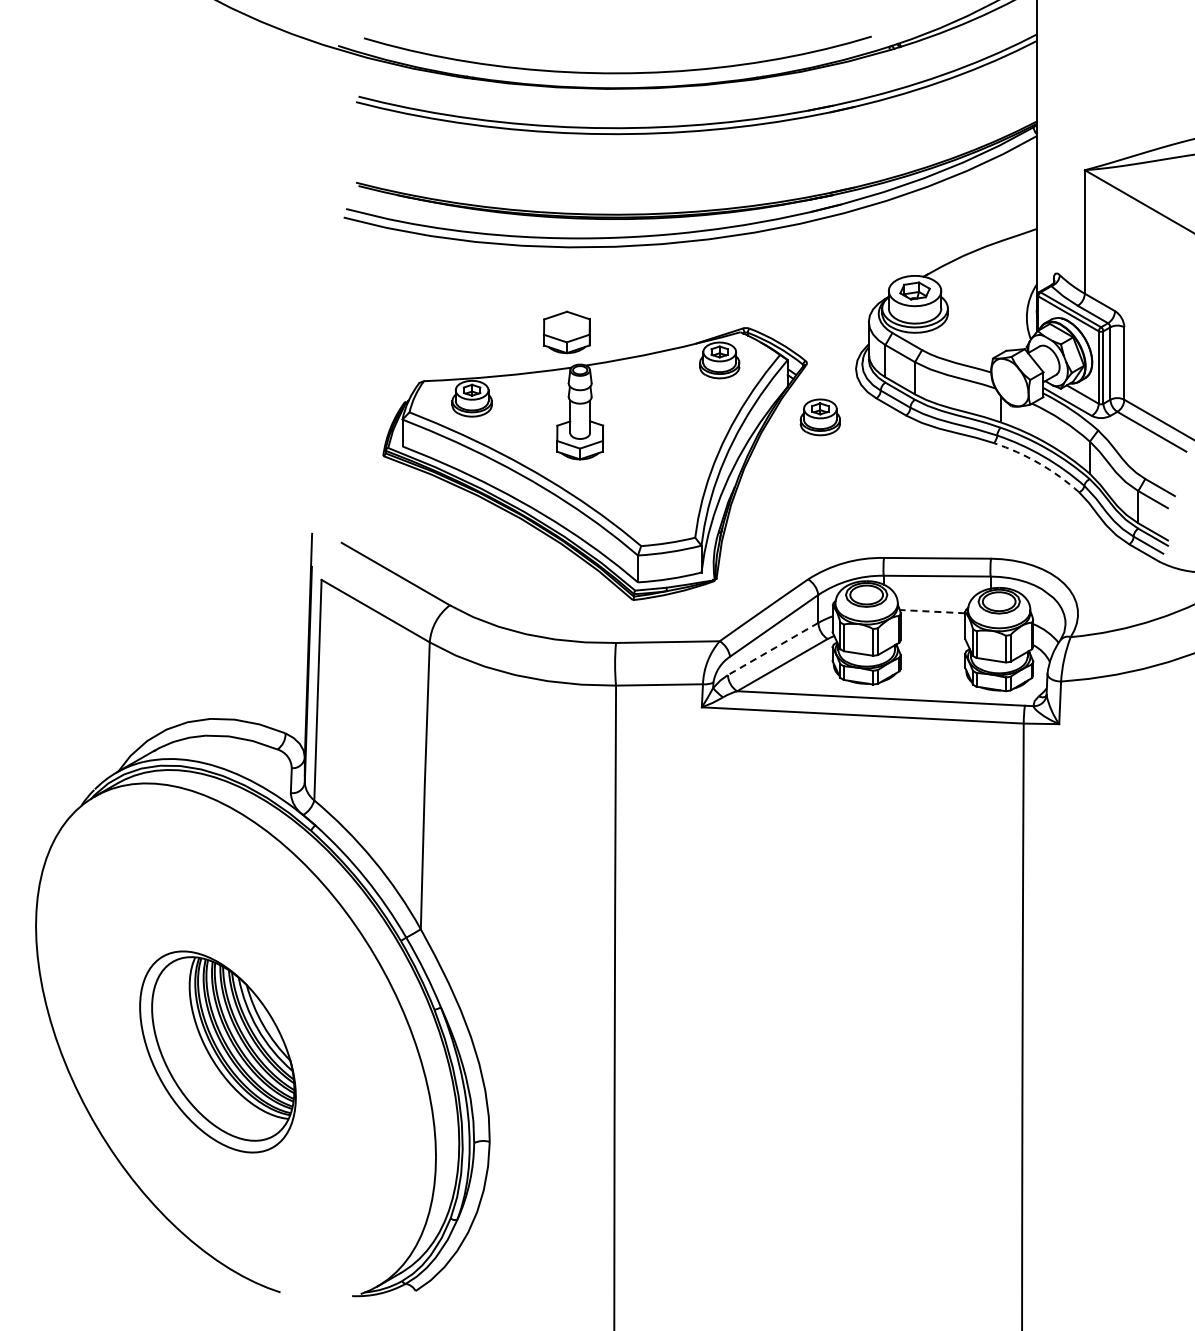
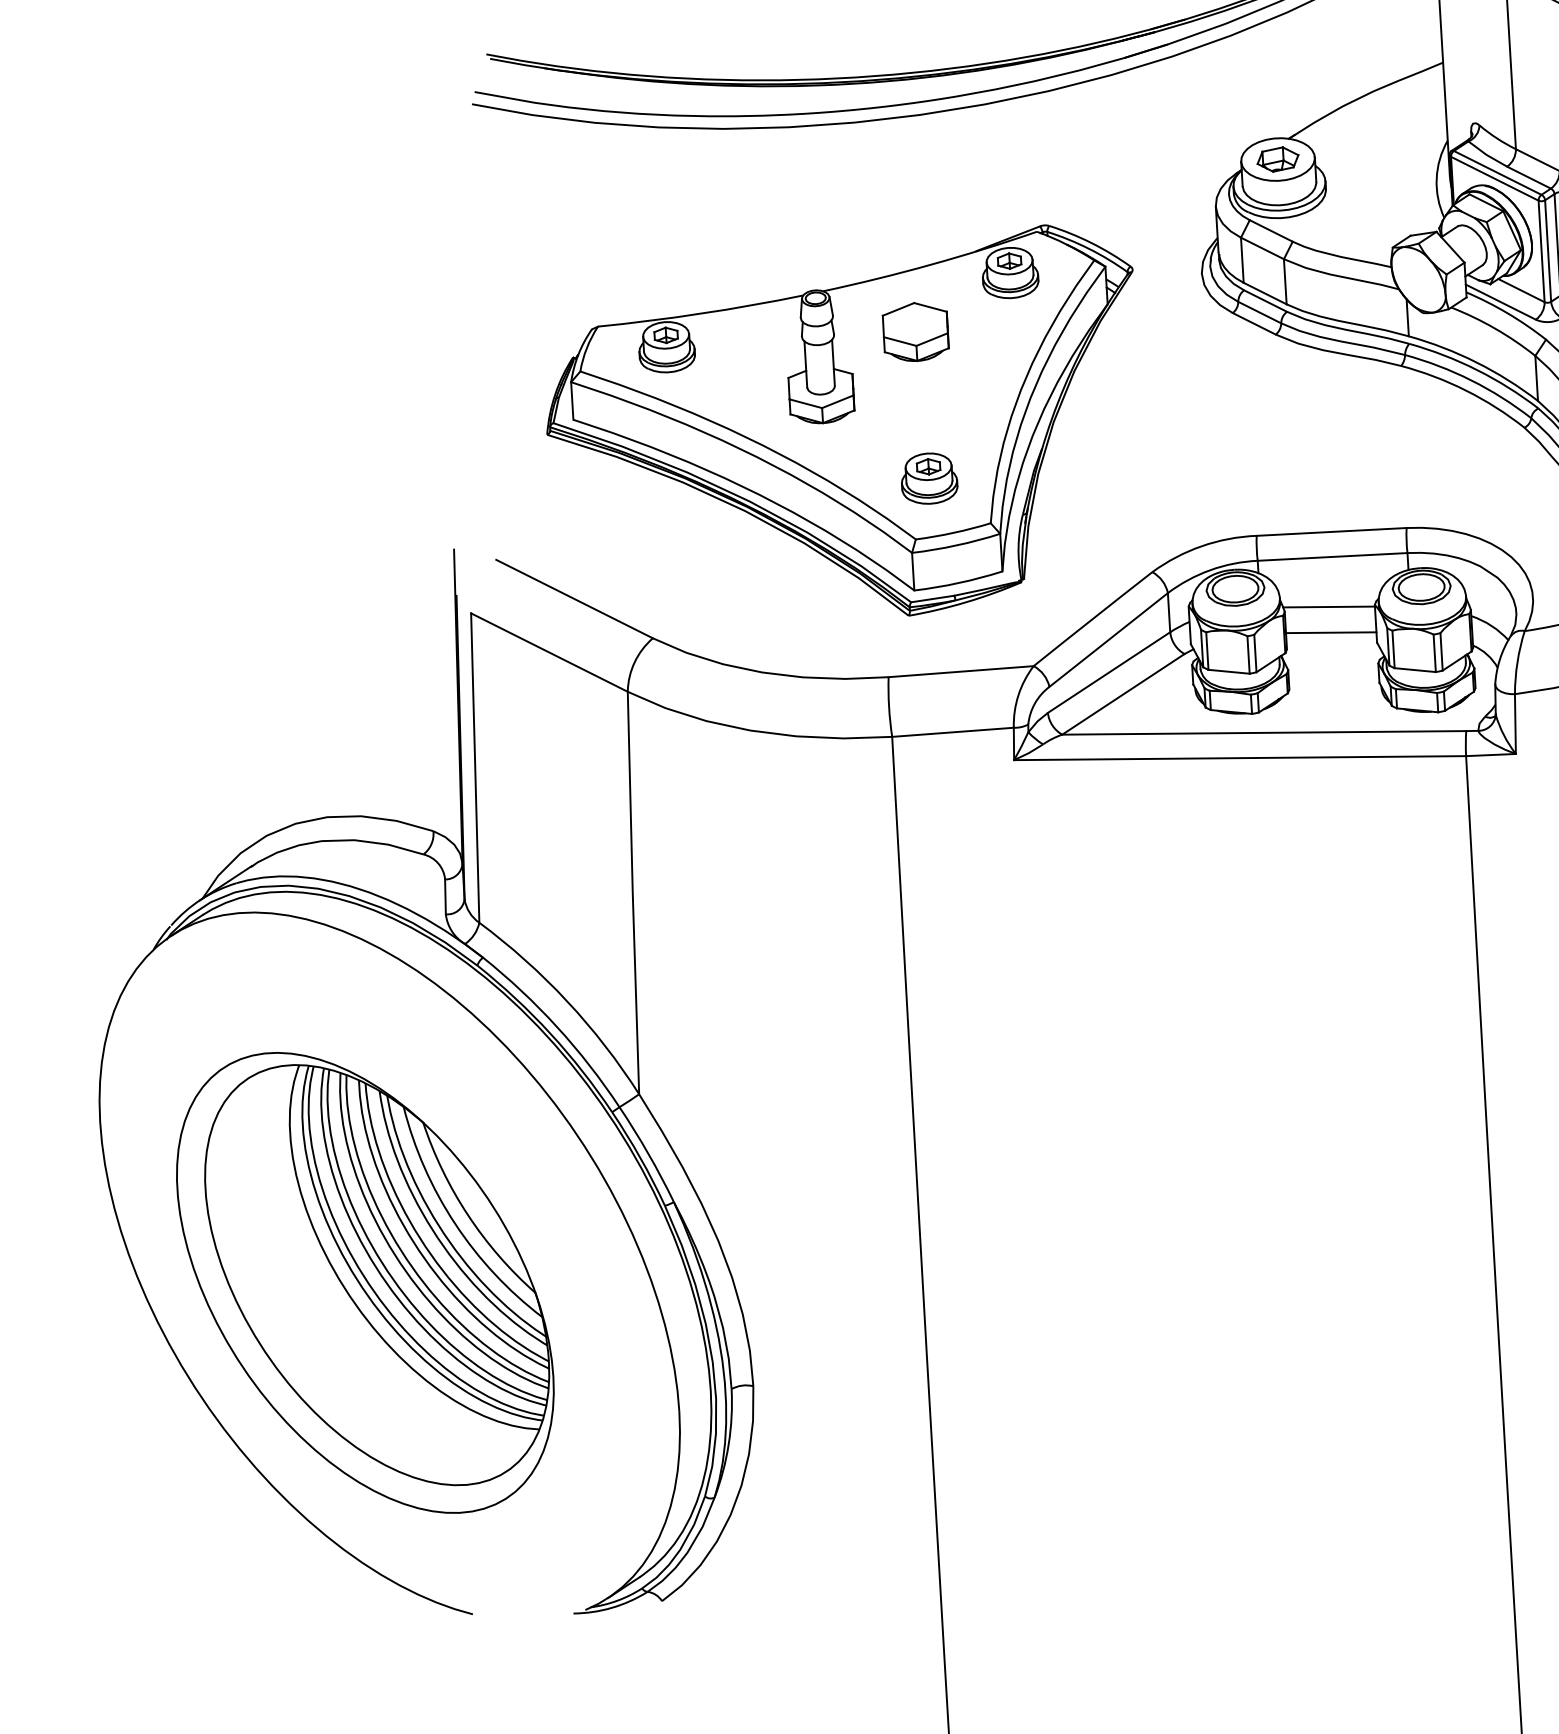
part: (566, 332) -> (915, 332), moved
part: (819, 417) -> (928, 478), moved
arc: (1039, 463) -> (1466, 390), dashed -> solid
line: (932, 611) -> (1329, 606), dashed -> solid
line: (932, 629) -> (1330, 631), added
line: (772, 649) -> (1108, 673), dashed -> solid
part: (217, 1051) -> (364, 1282), size x1.67

